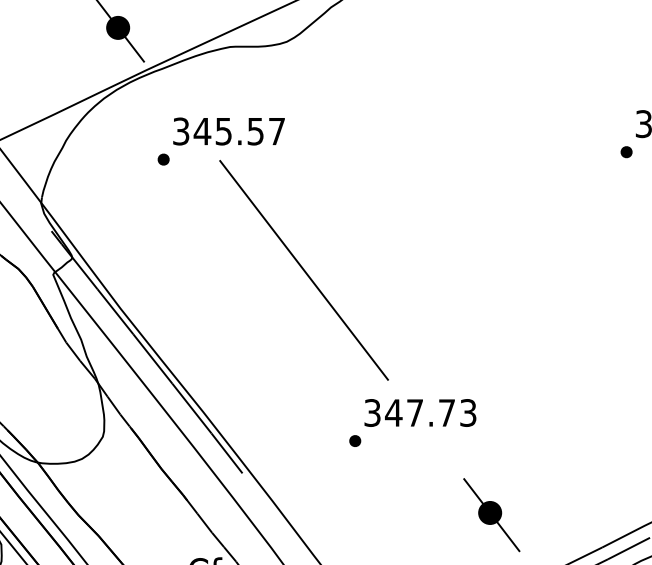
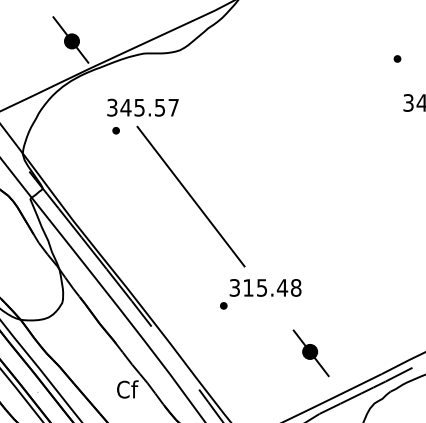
part: (626, 151) -> (397, 58), moved
part: (162, 159) -> (115, 130), moved
text: (429, 412) -> (271, 287), 347.73 -> 315.48

